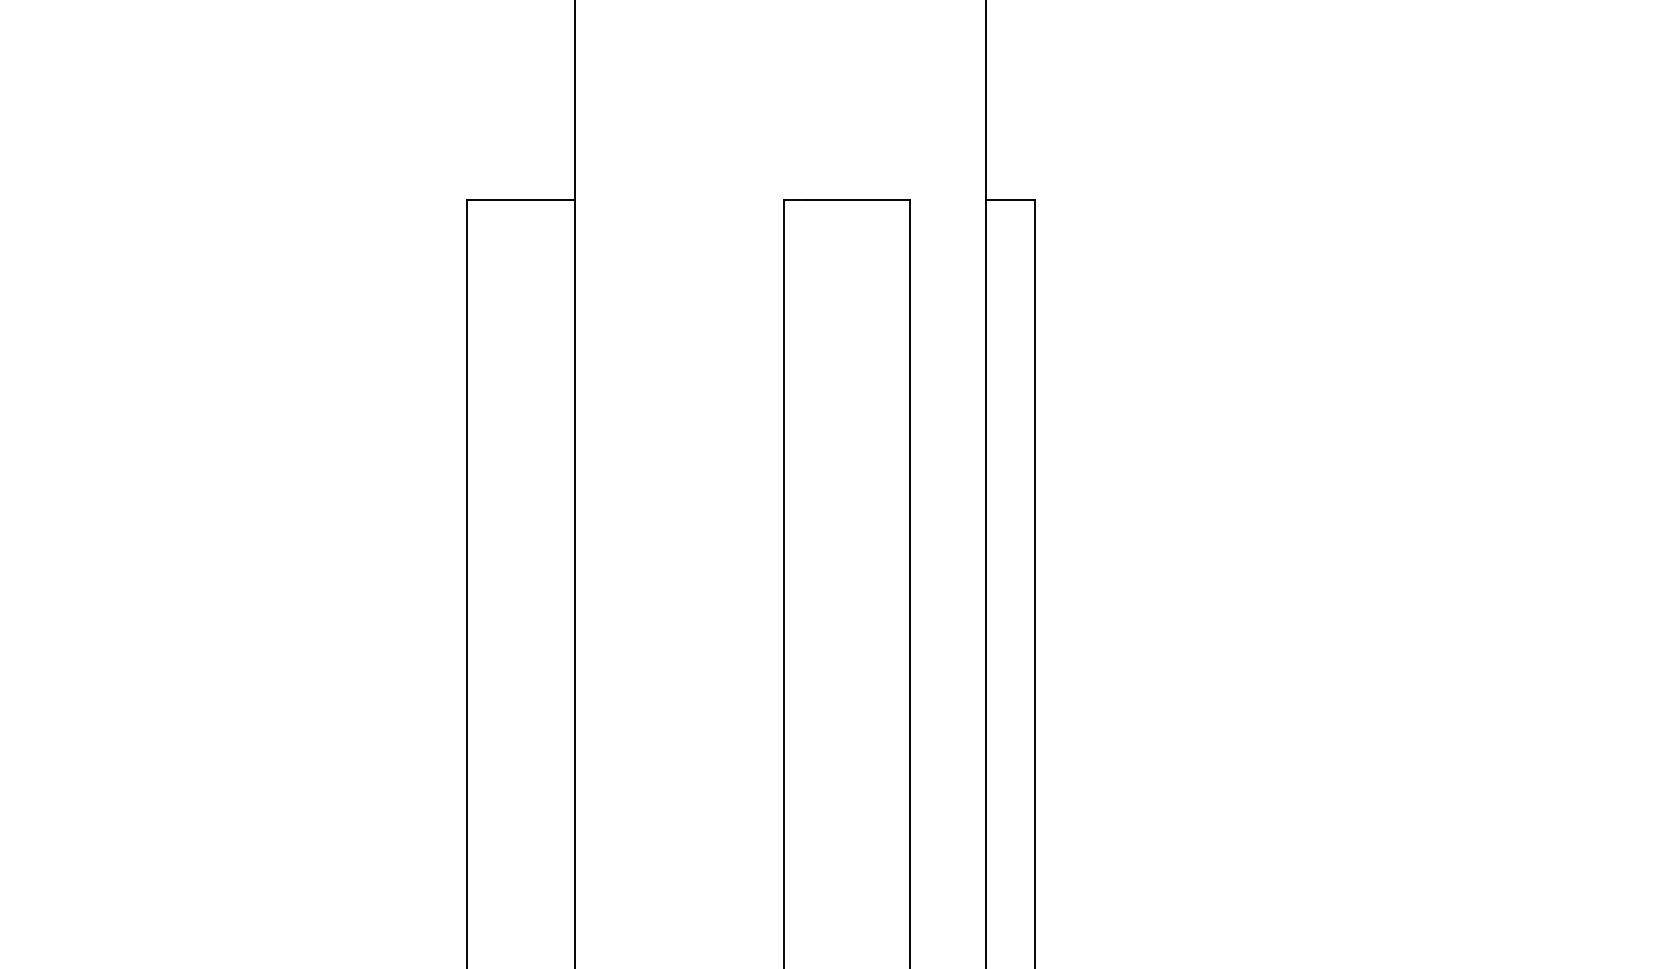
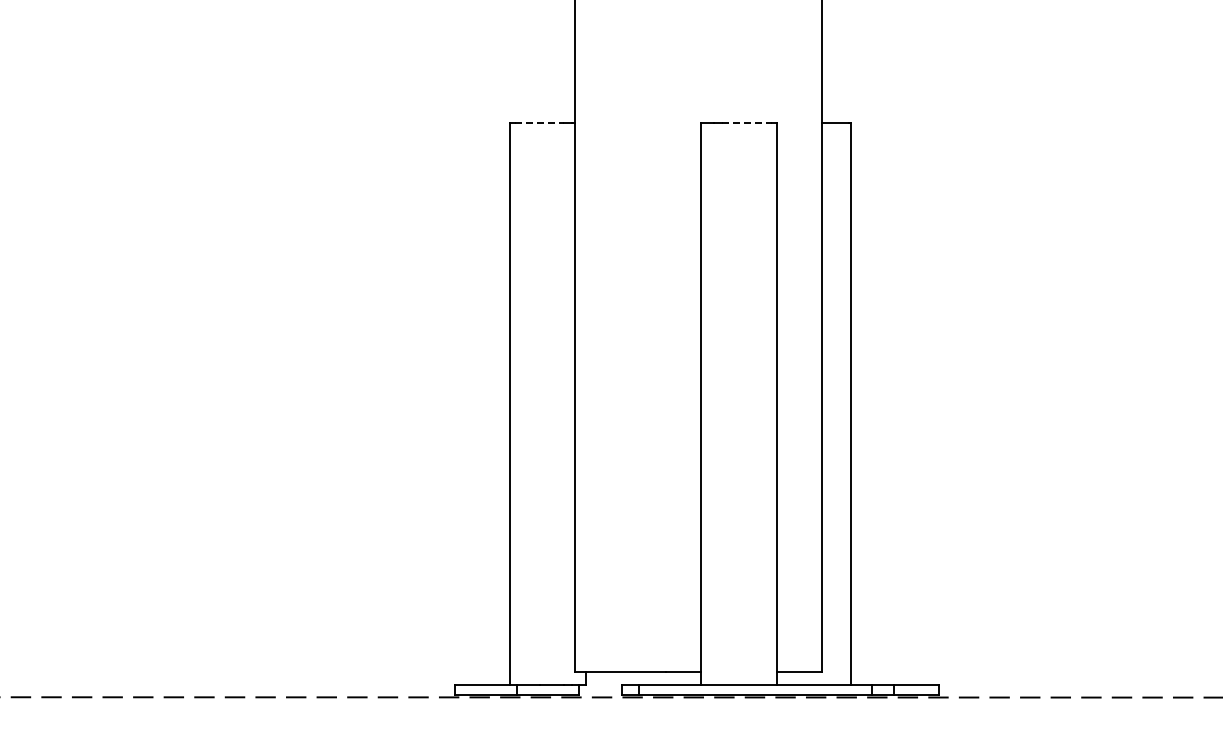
line: (516, 199) -> (539, 122), solid -> dashed
line: (860, 199) -> (746, 122), solid -> dashed

